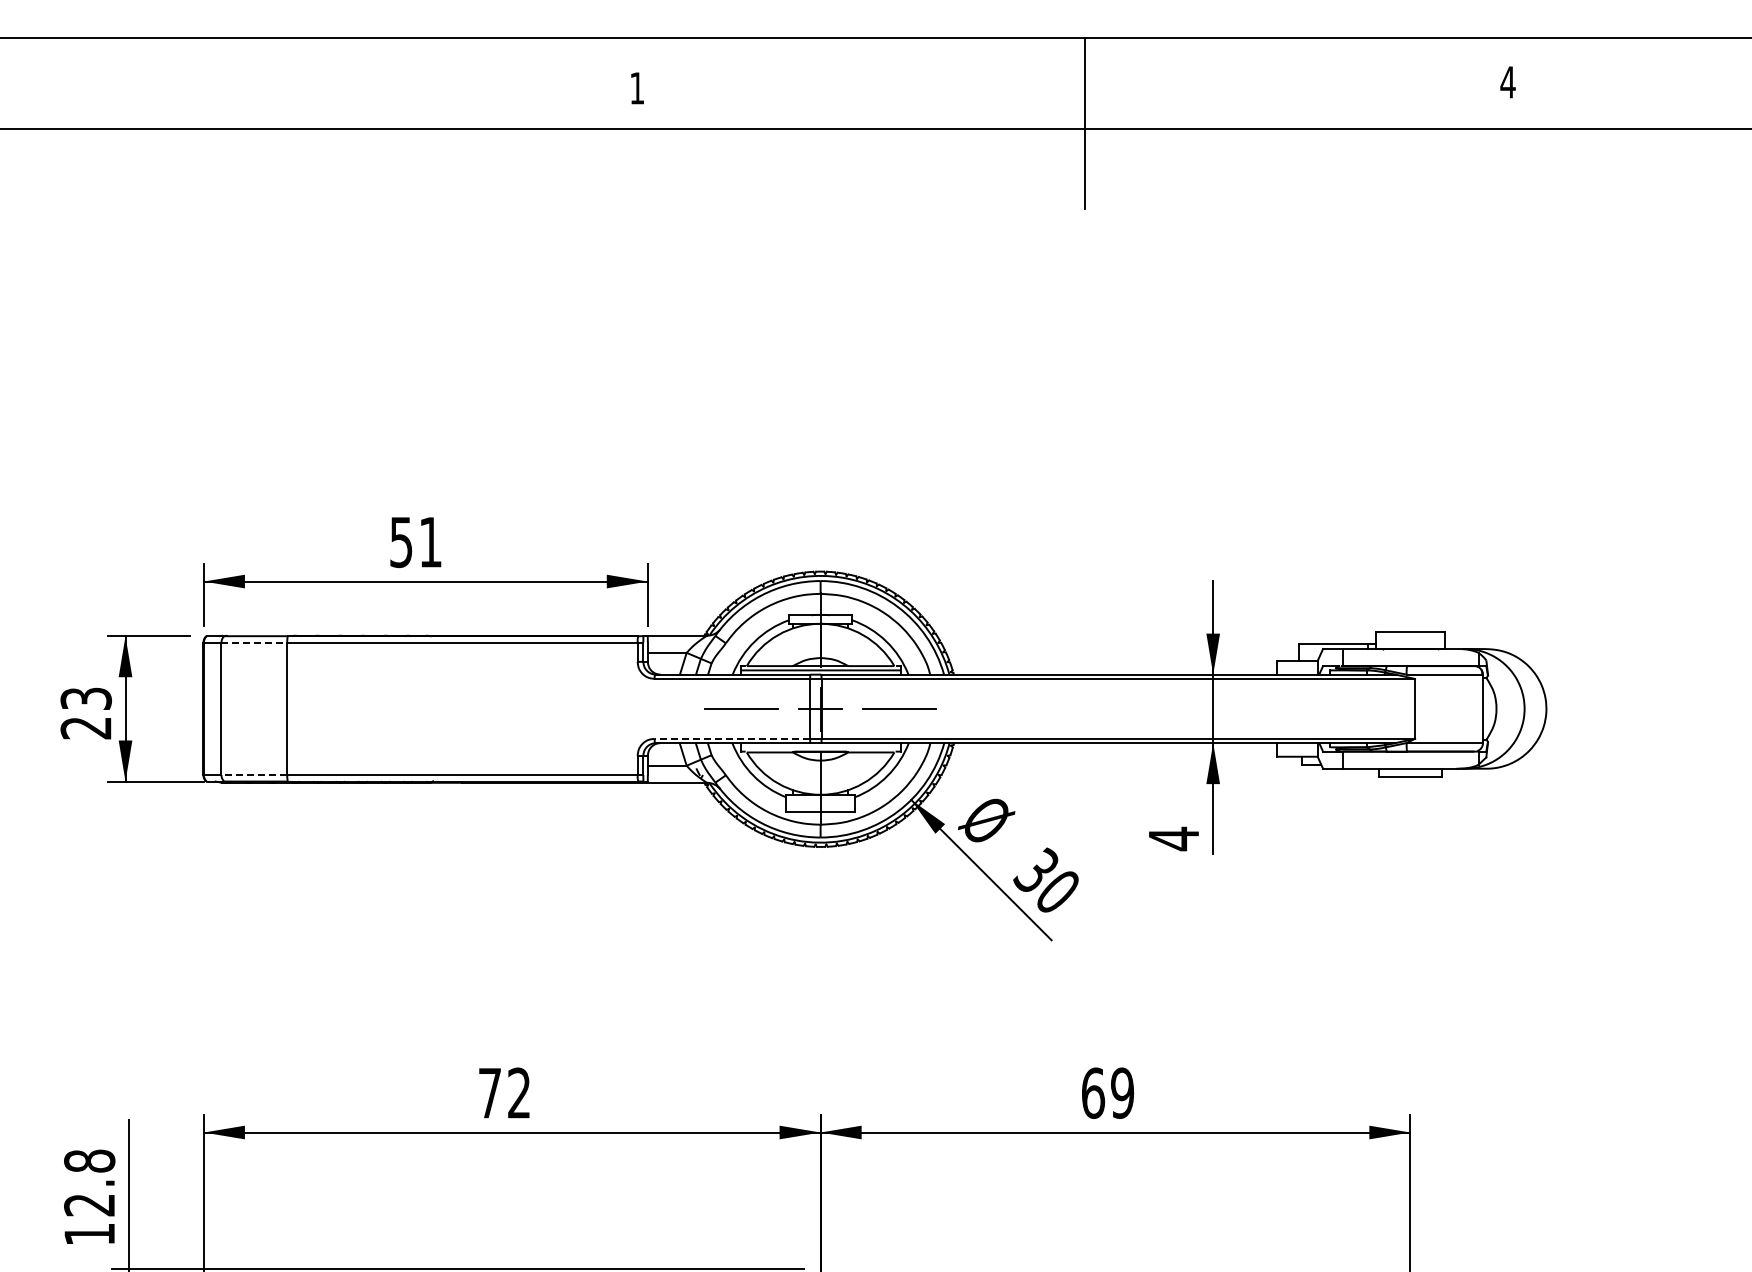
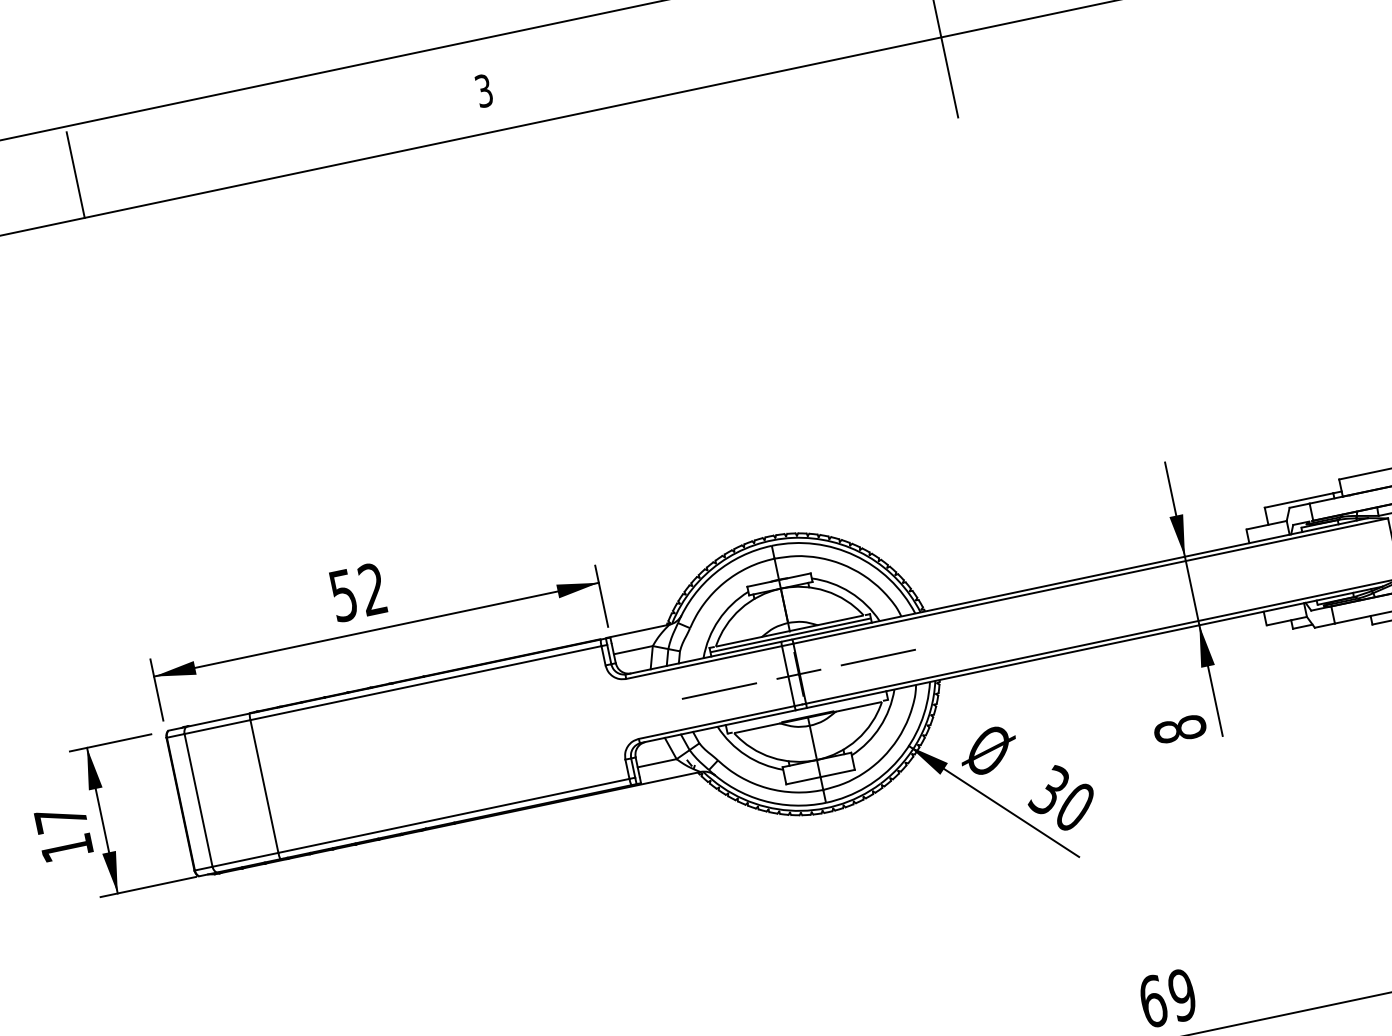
line: (230, 86) -> (76, 174), added
text: (637, 88) -> (484, 91), 1 -> 3
text: (430, 541) -> (372, 588), 51 -> 52
line: (254, 642) -> (217, 726), dashed -> solid
text: (85, 713) -> (63, 833), 23 -> 17
line: (732, 738) -> (716, 722), dashed -> solid
line: (254, 775) -> (245, 860), dashed -> solid
text: (1173, 838) -> (1179, 729), 4 -> 8

